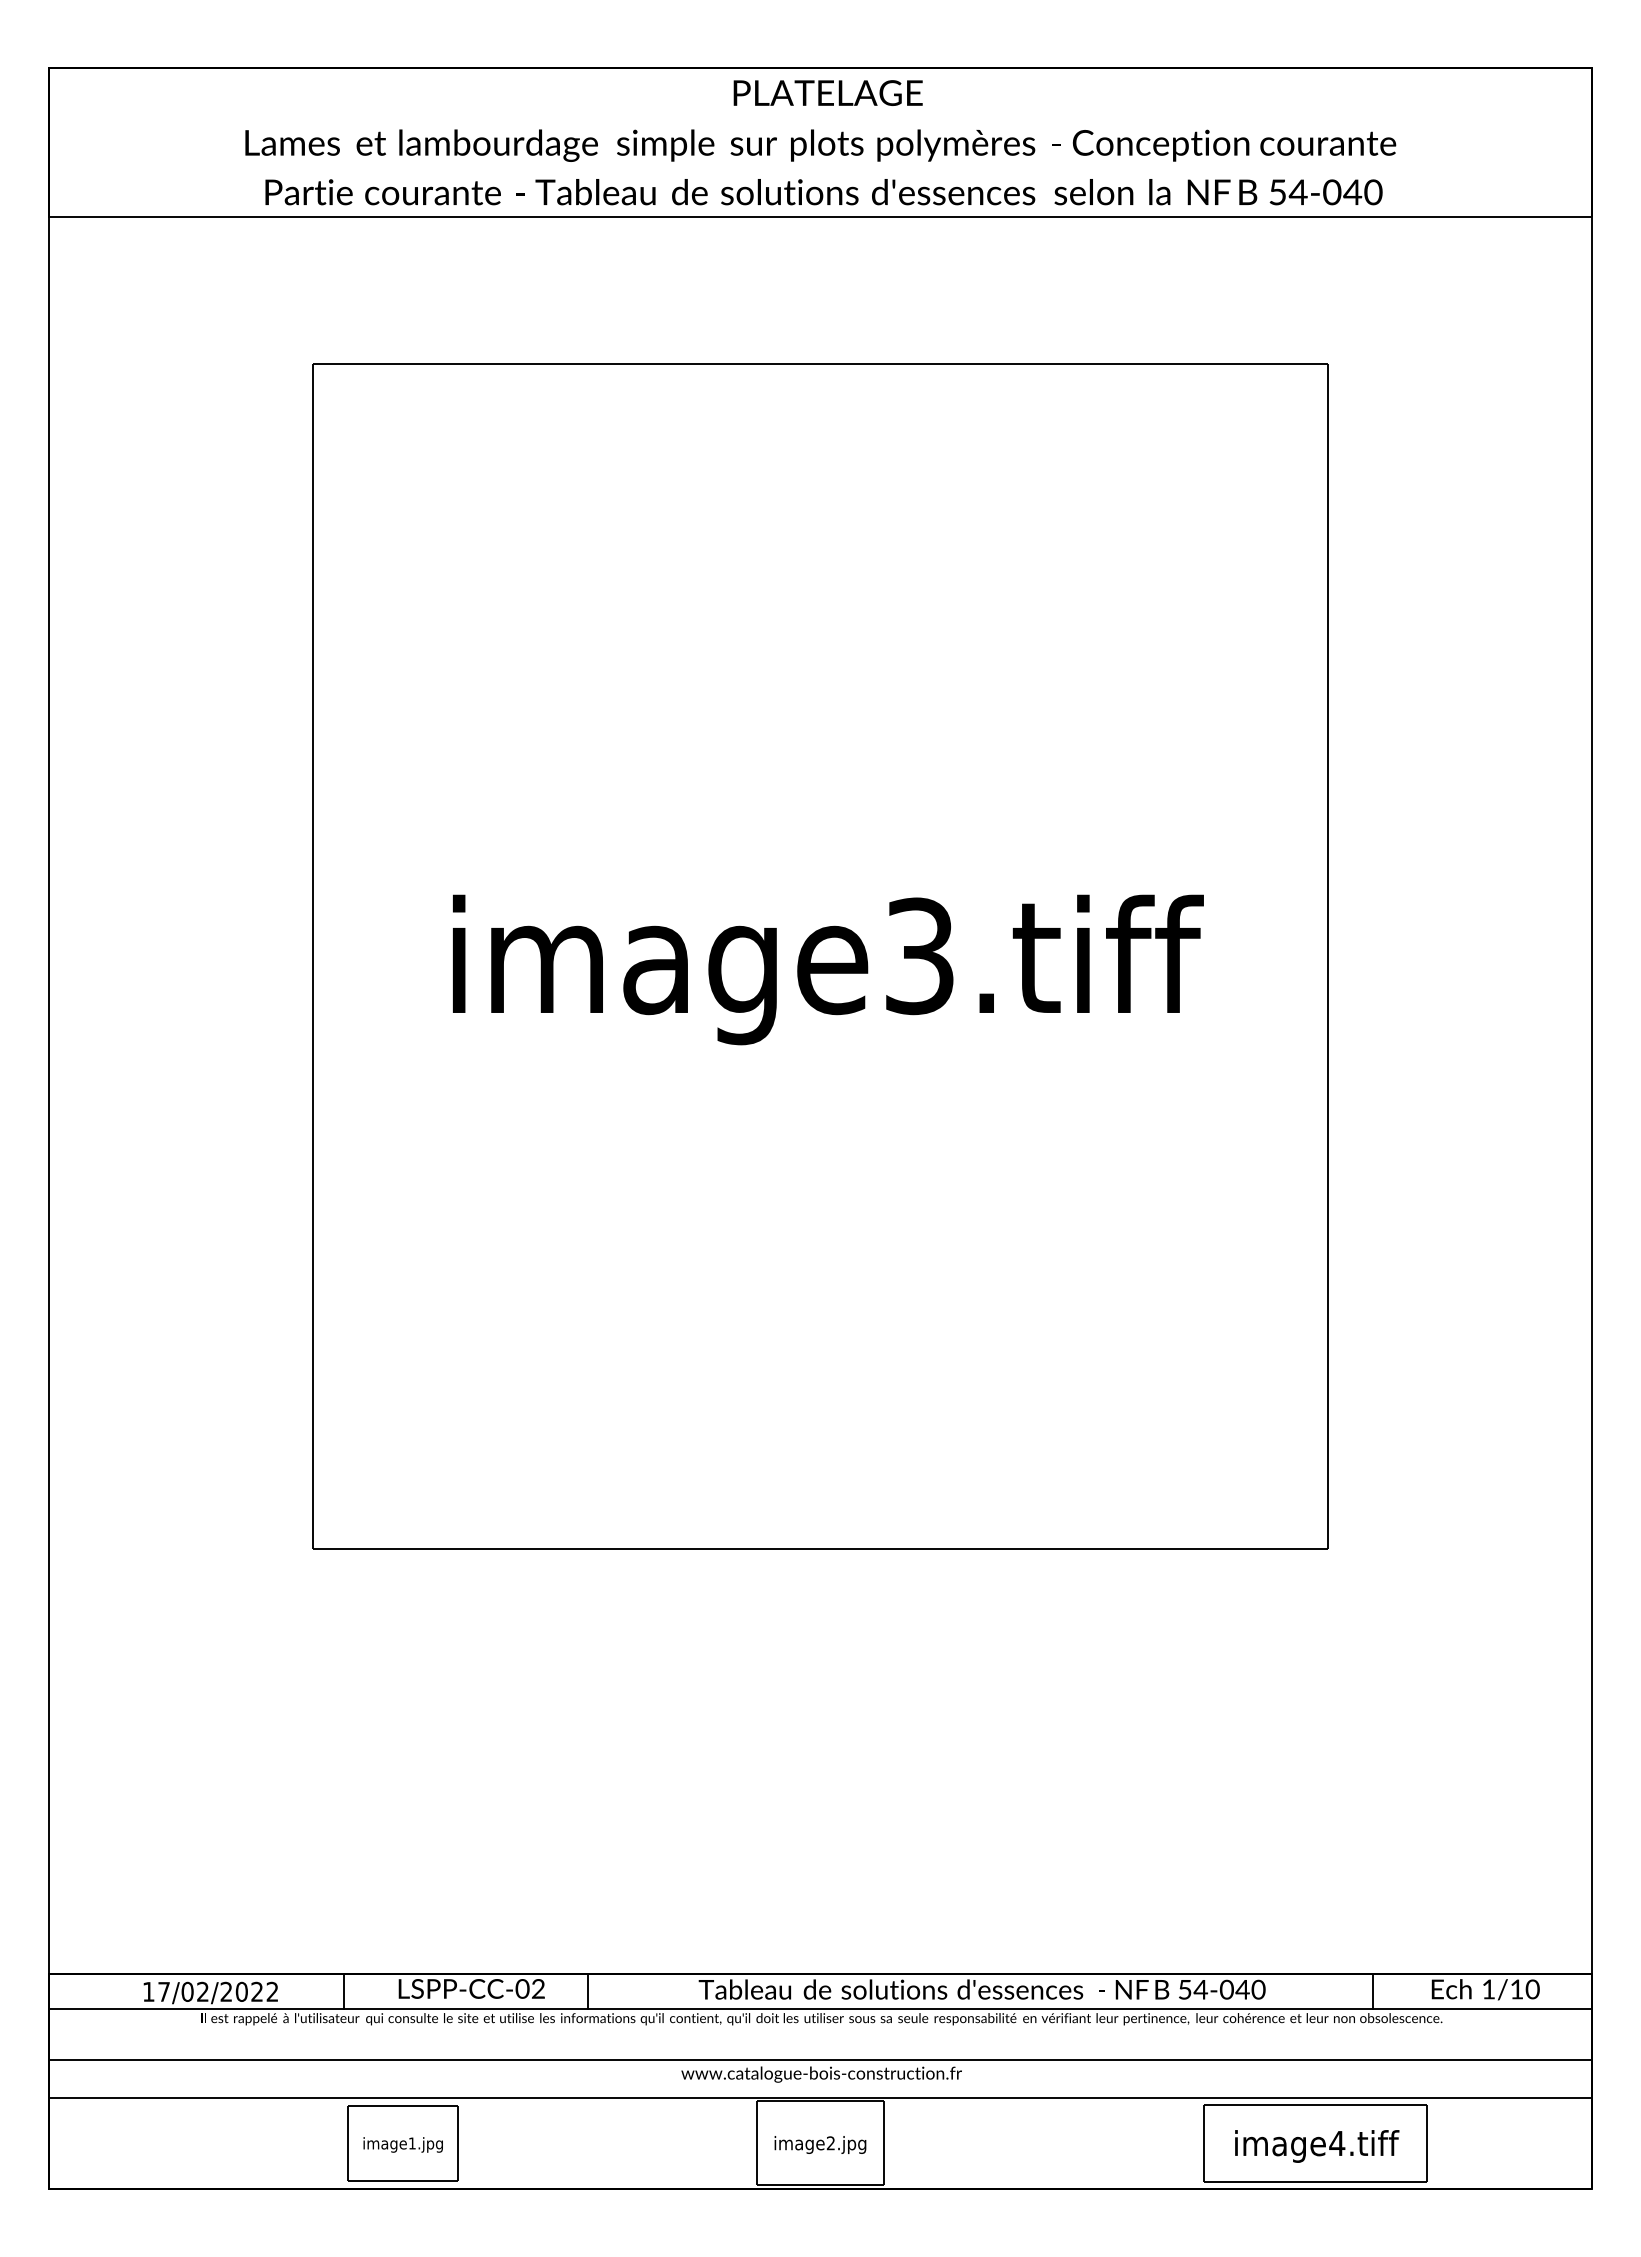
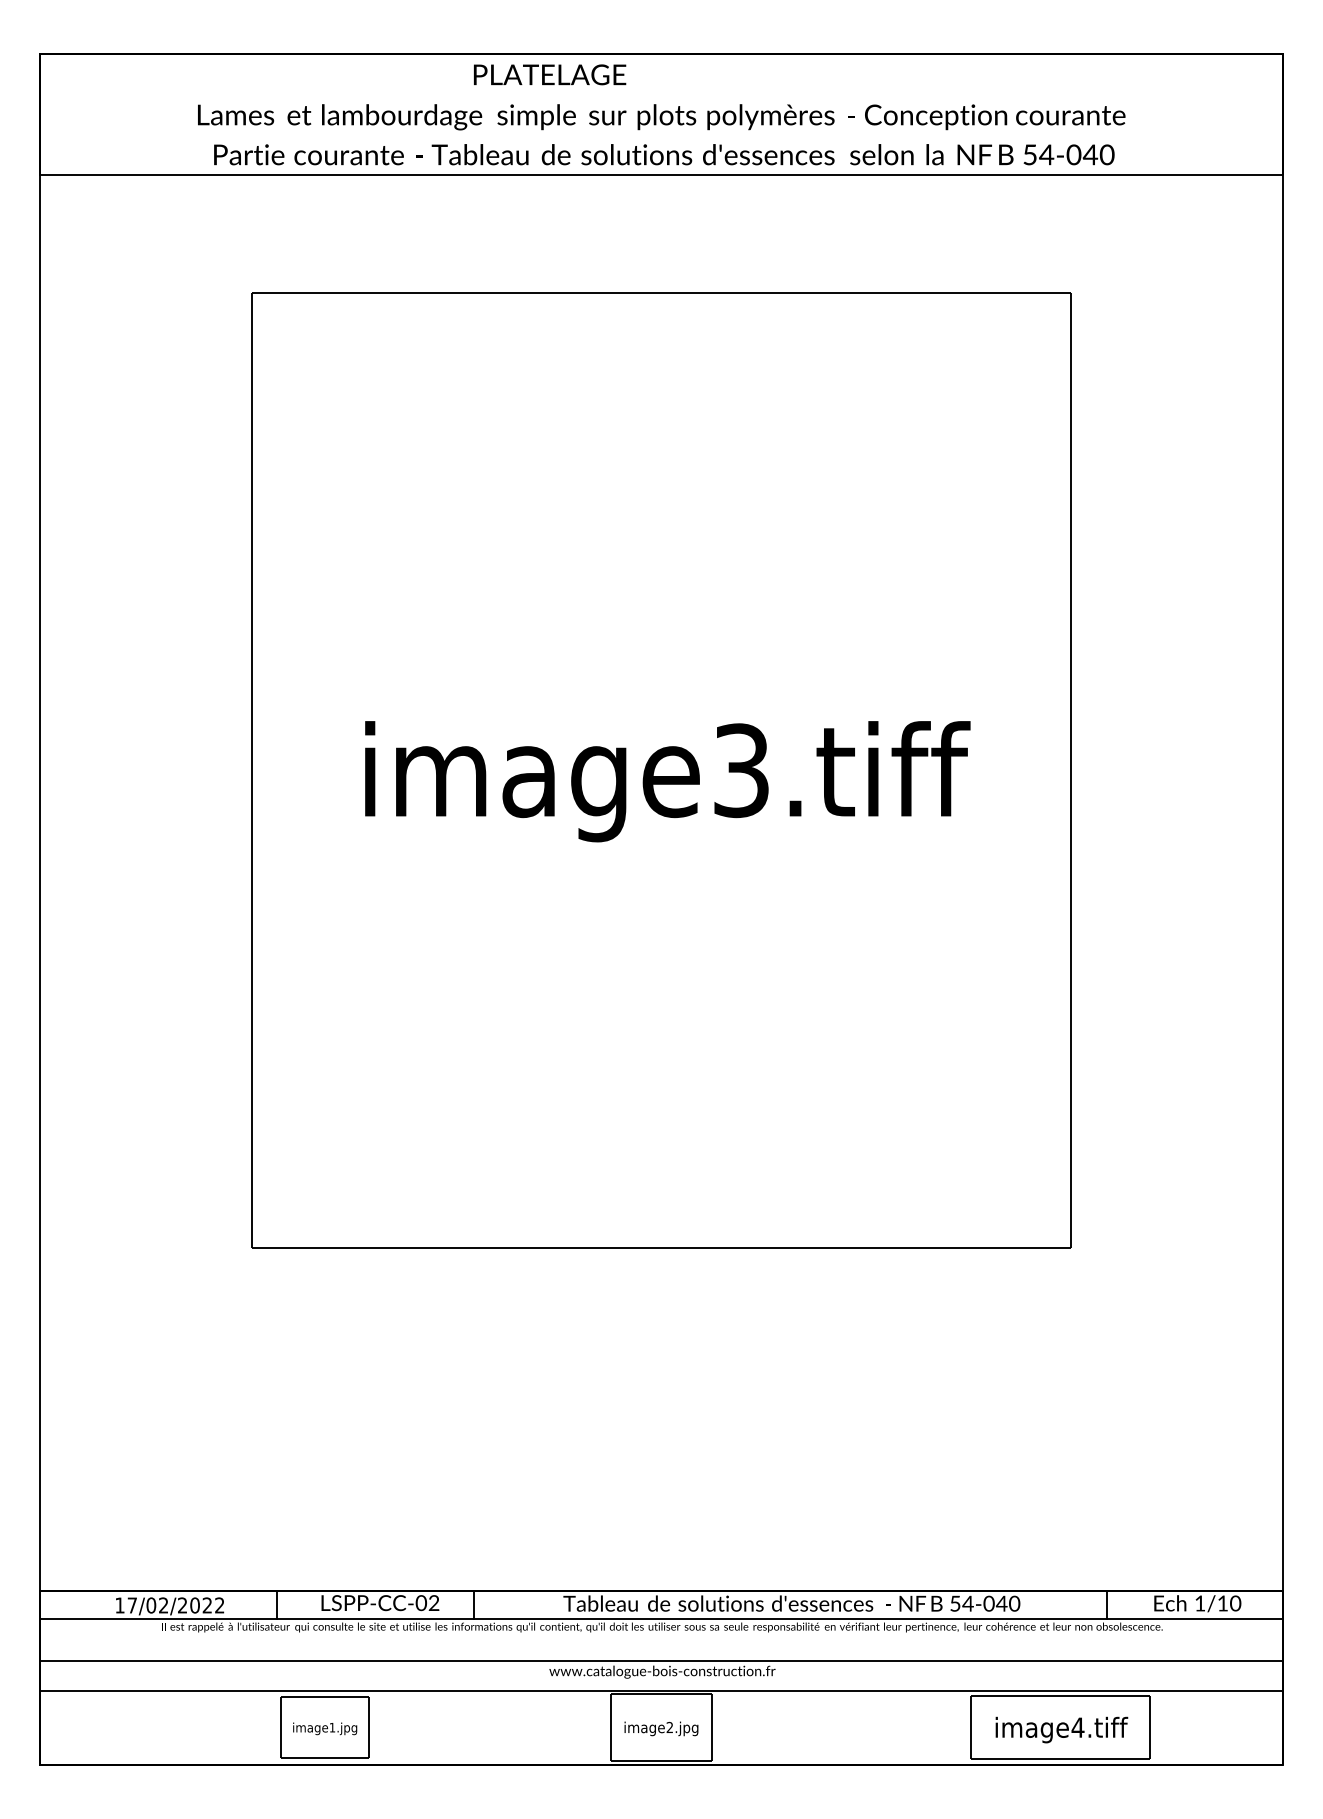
text: (827, 92) -> (549, 74), moved

